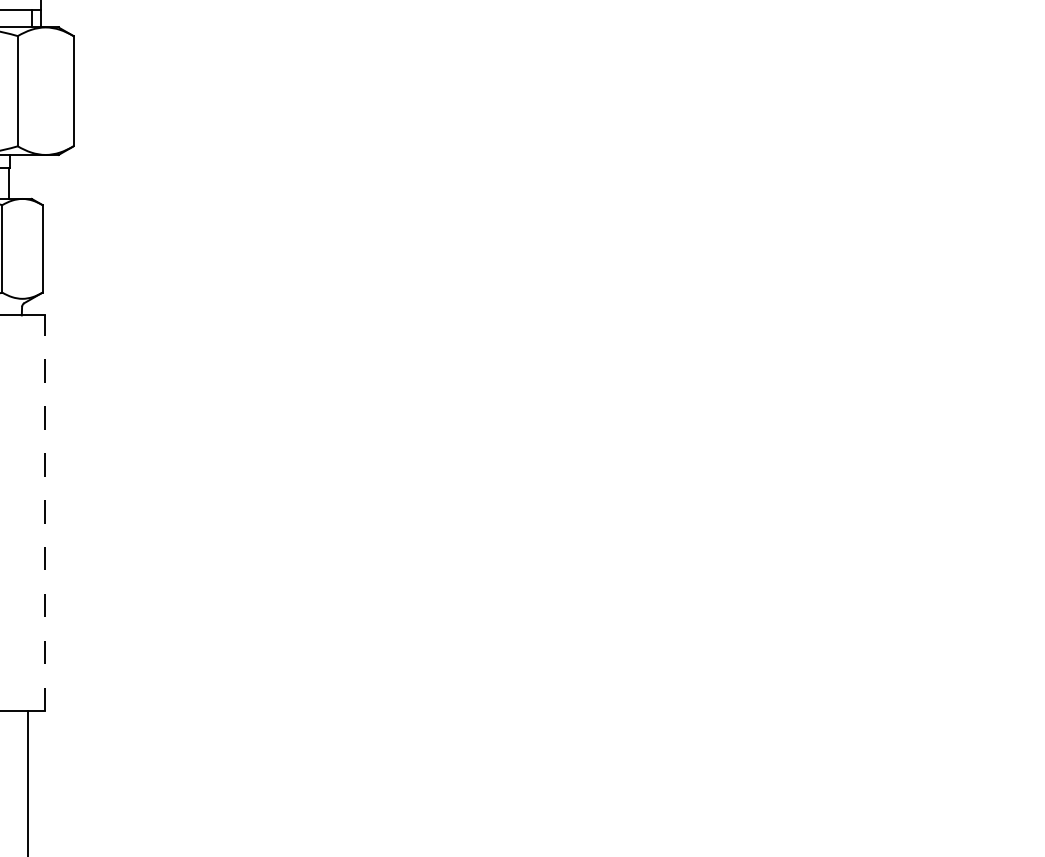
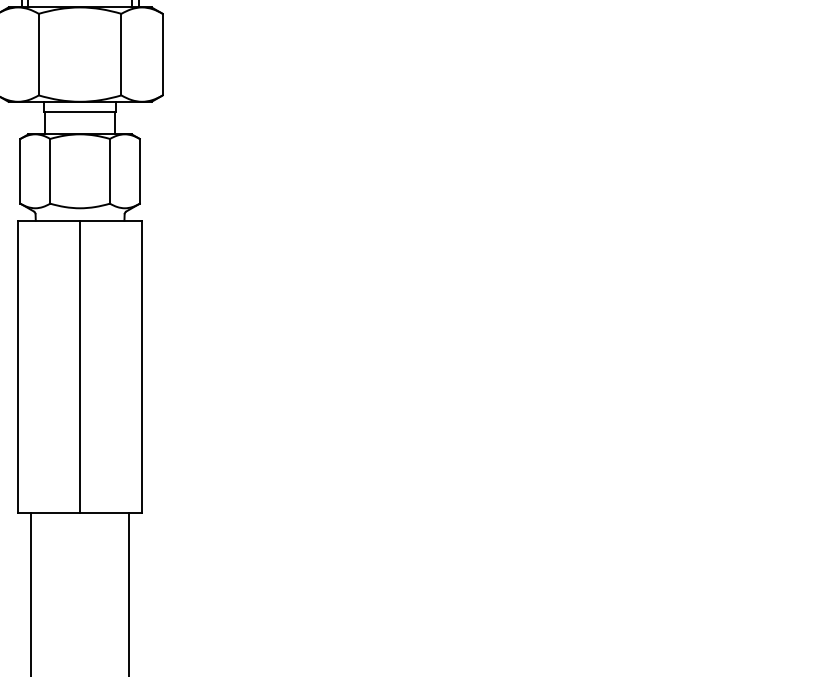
line: (44, 512) -> (141, 366), dashed -> solid

